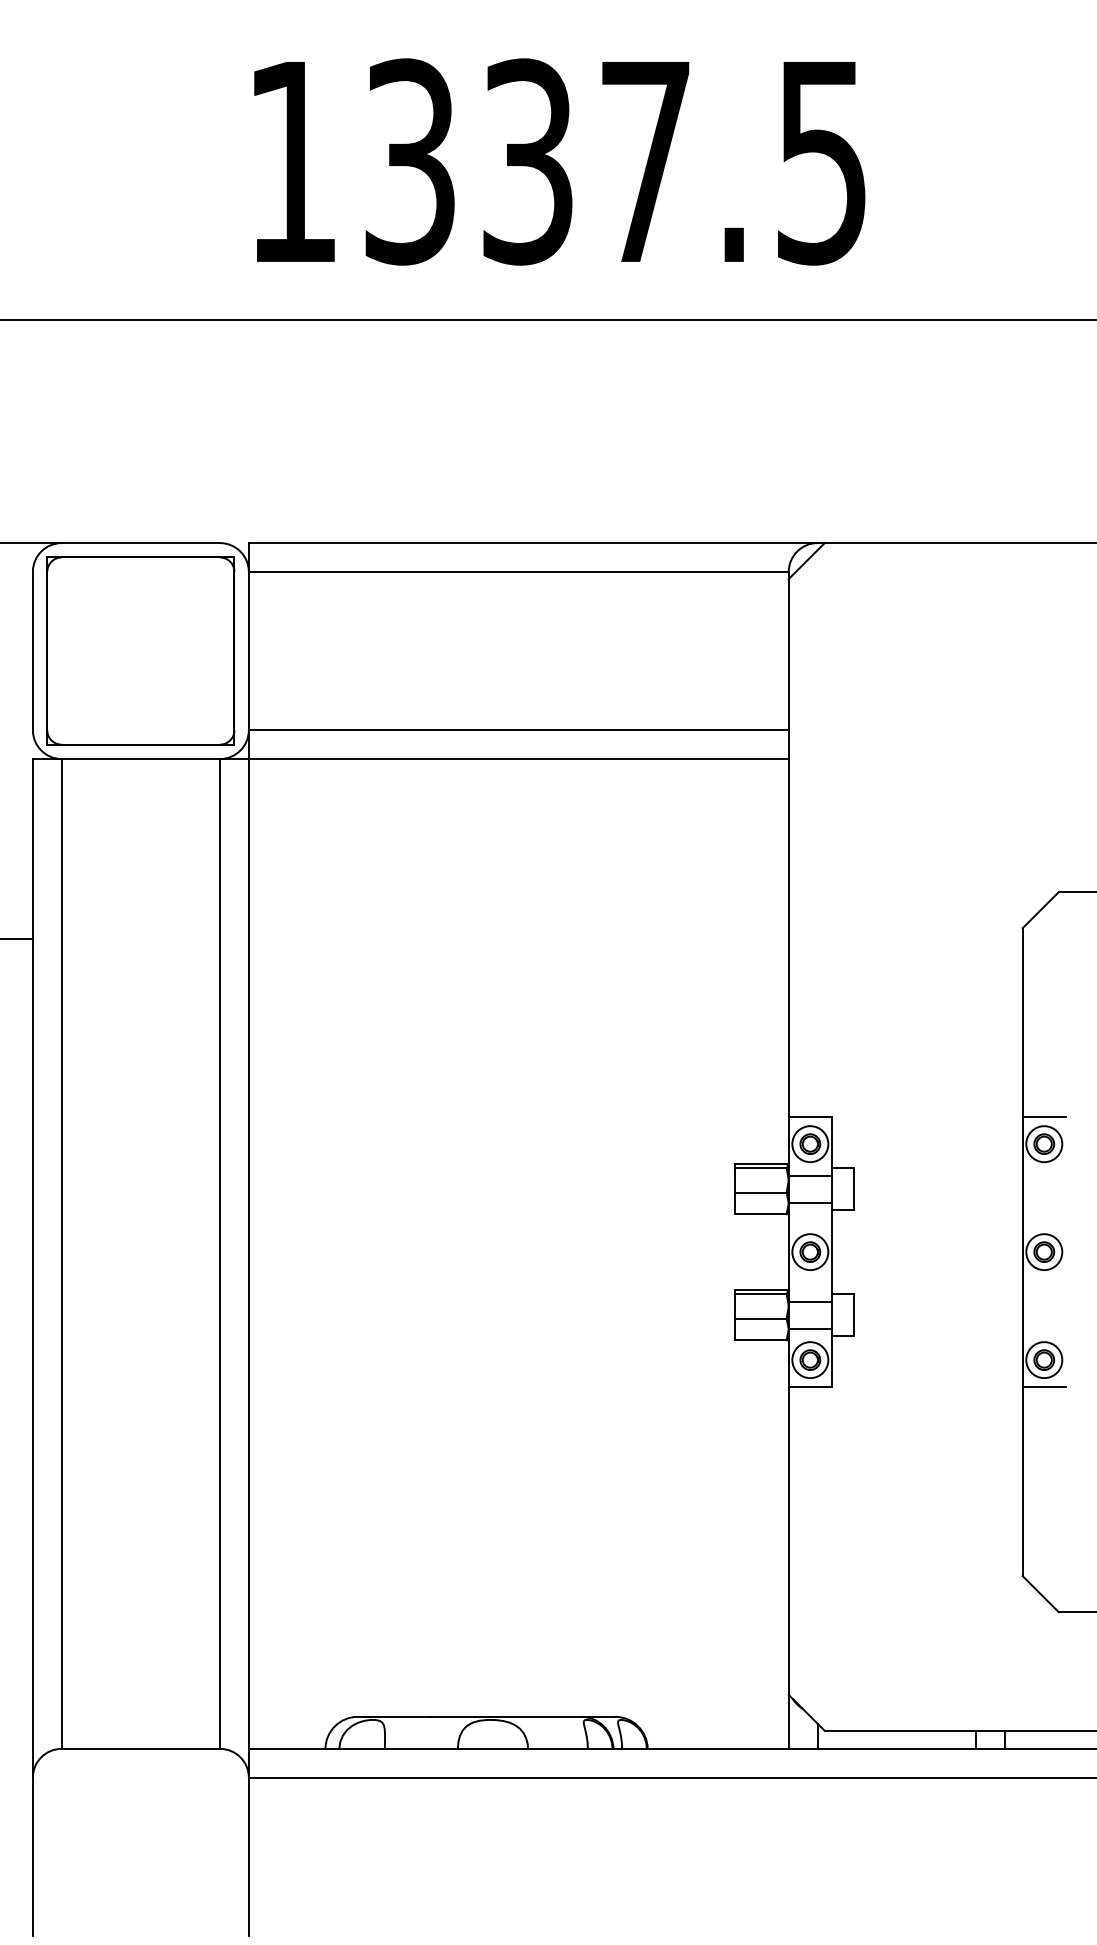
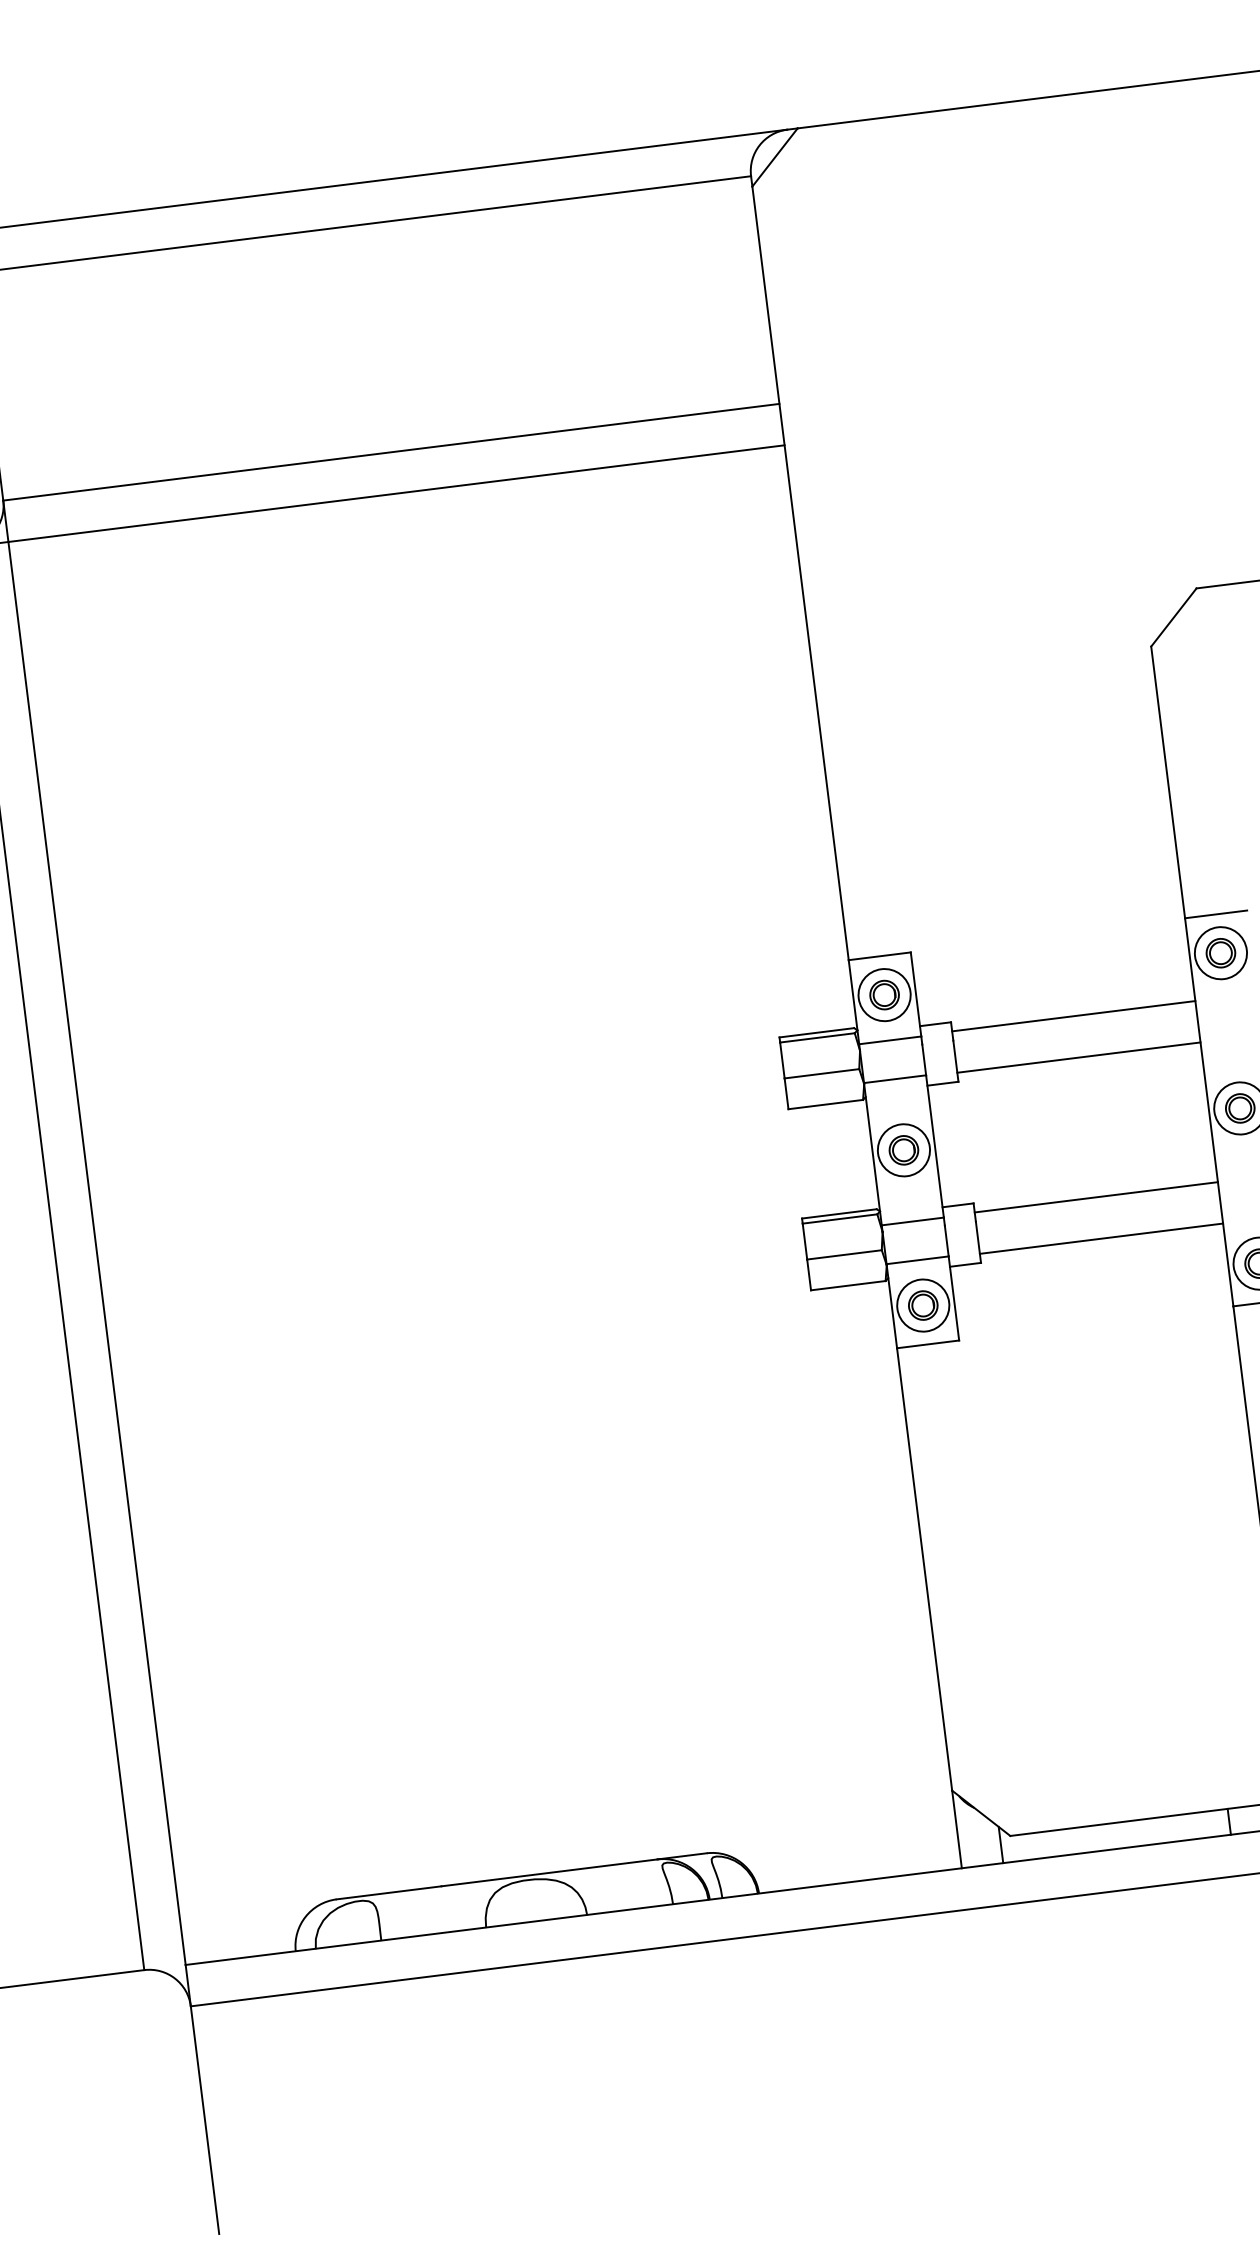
line: (937, 1174) -> (1072, 1015), added
line: (937, 1203) -> (1078, 1057), added
line: (937, 1300) -> (1095, 1197), added
line: (937, 1329) -> (1100, 1238), added

